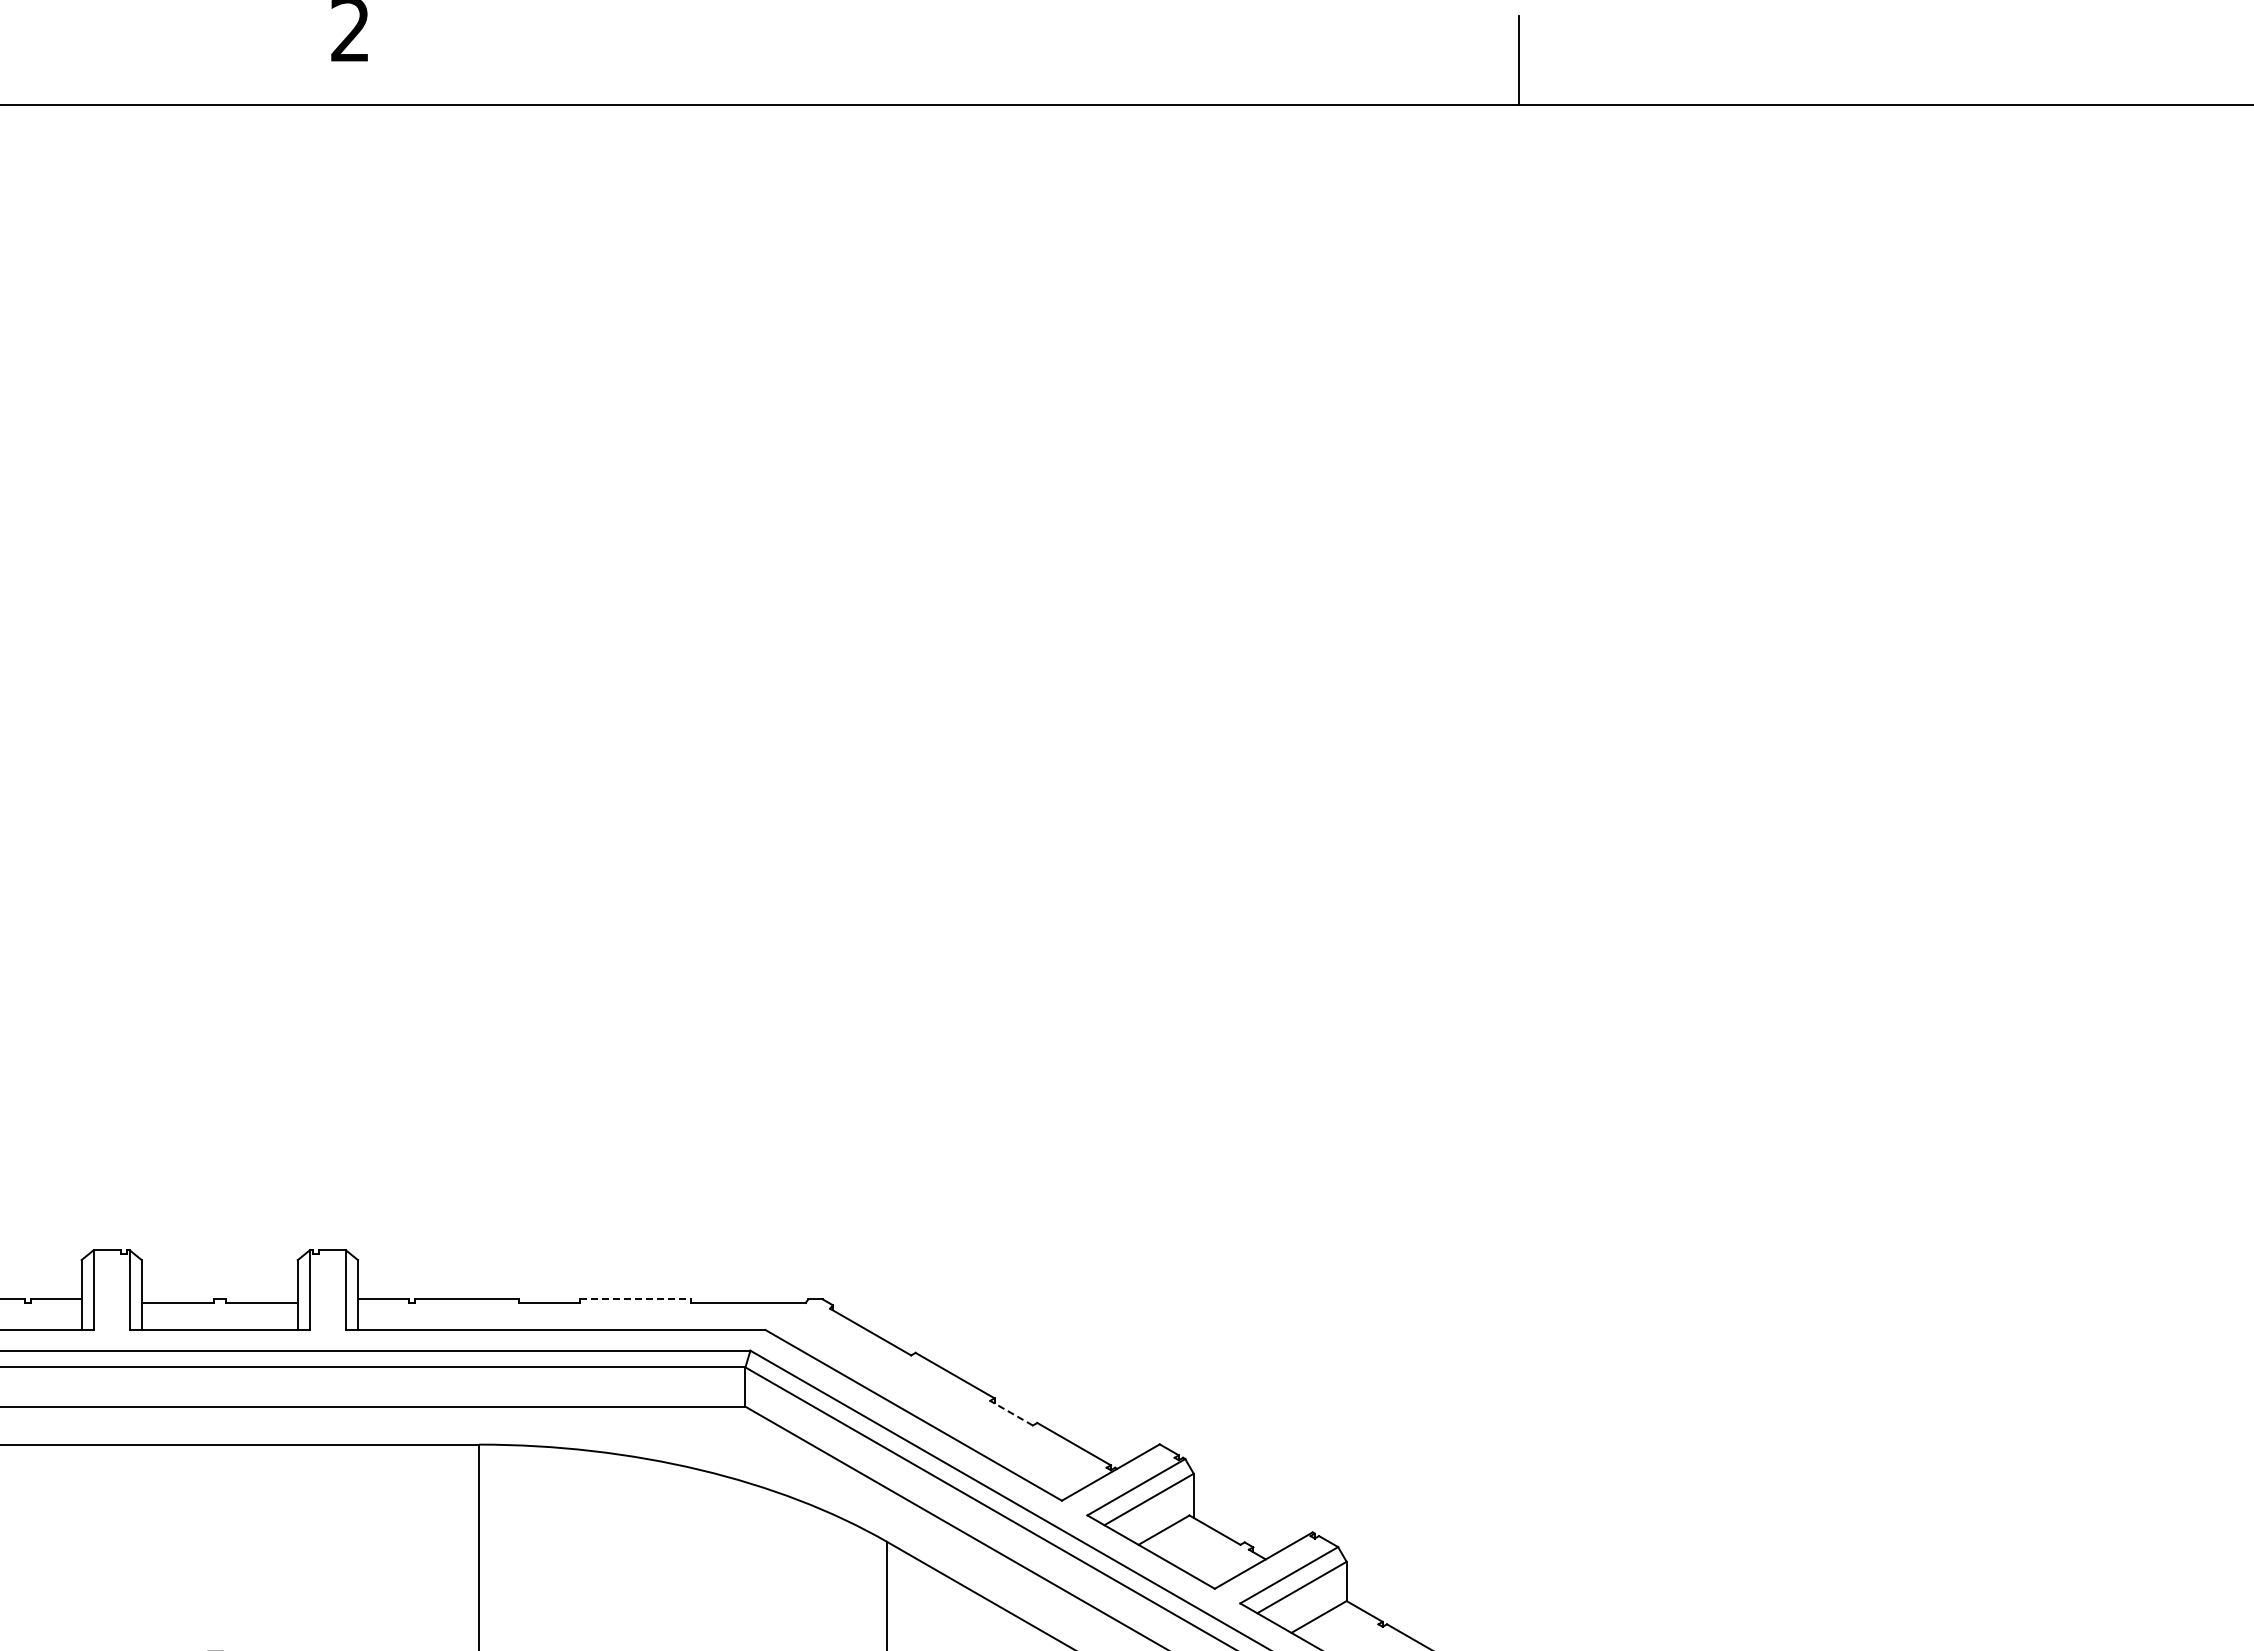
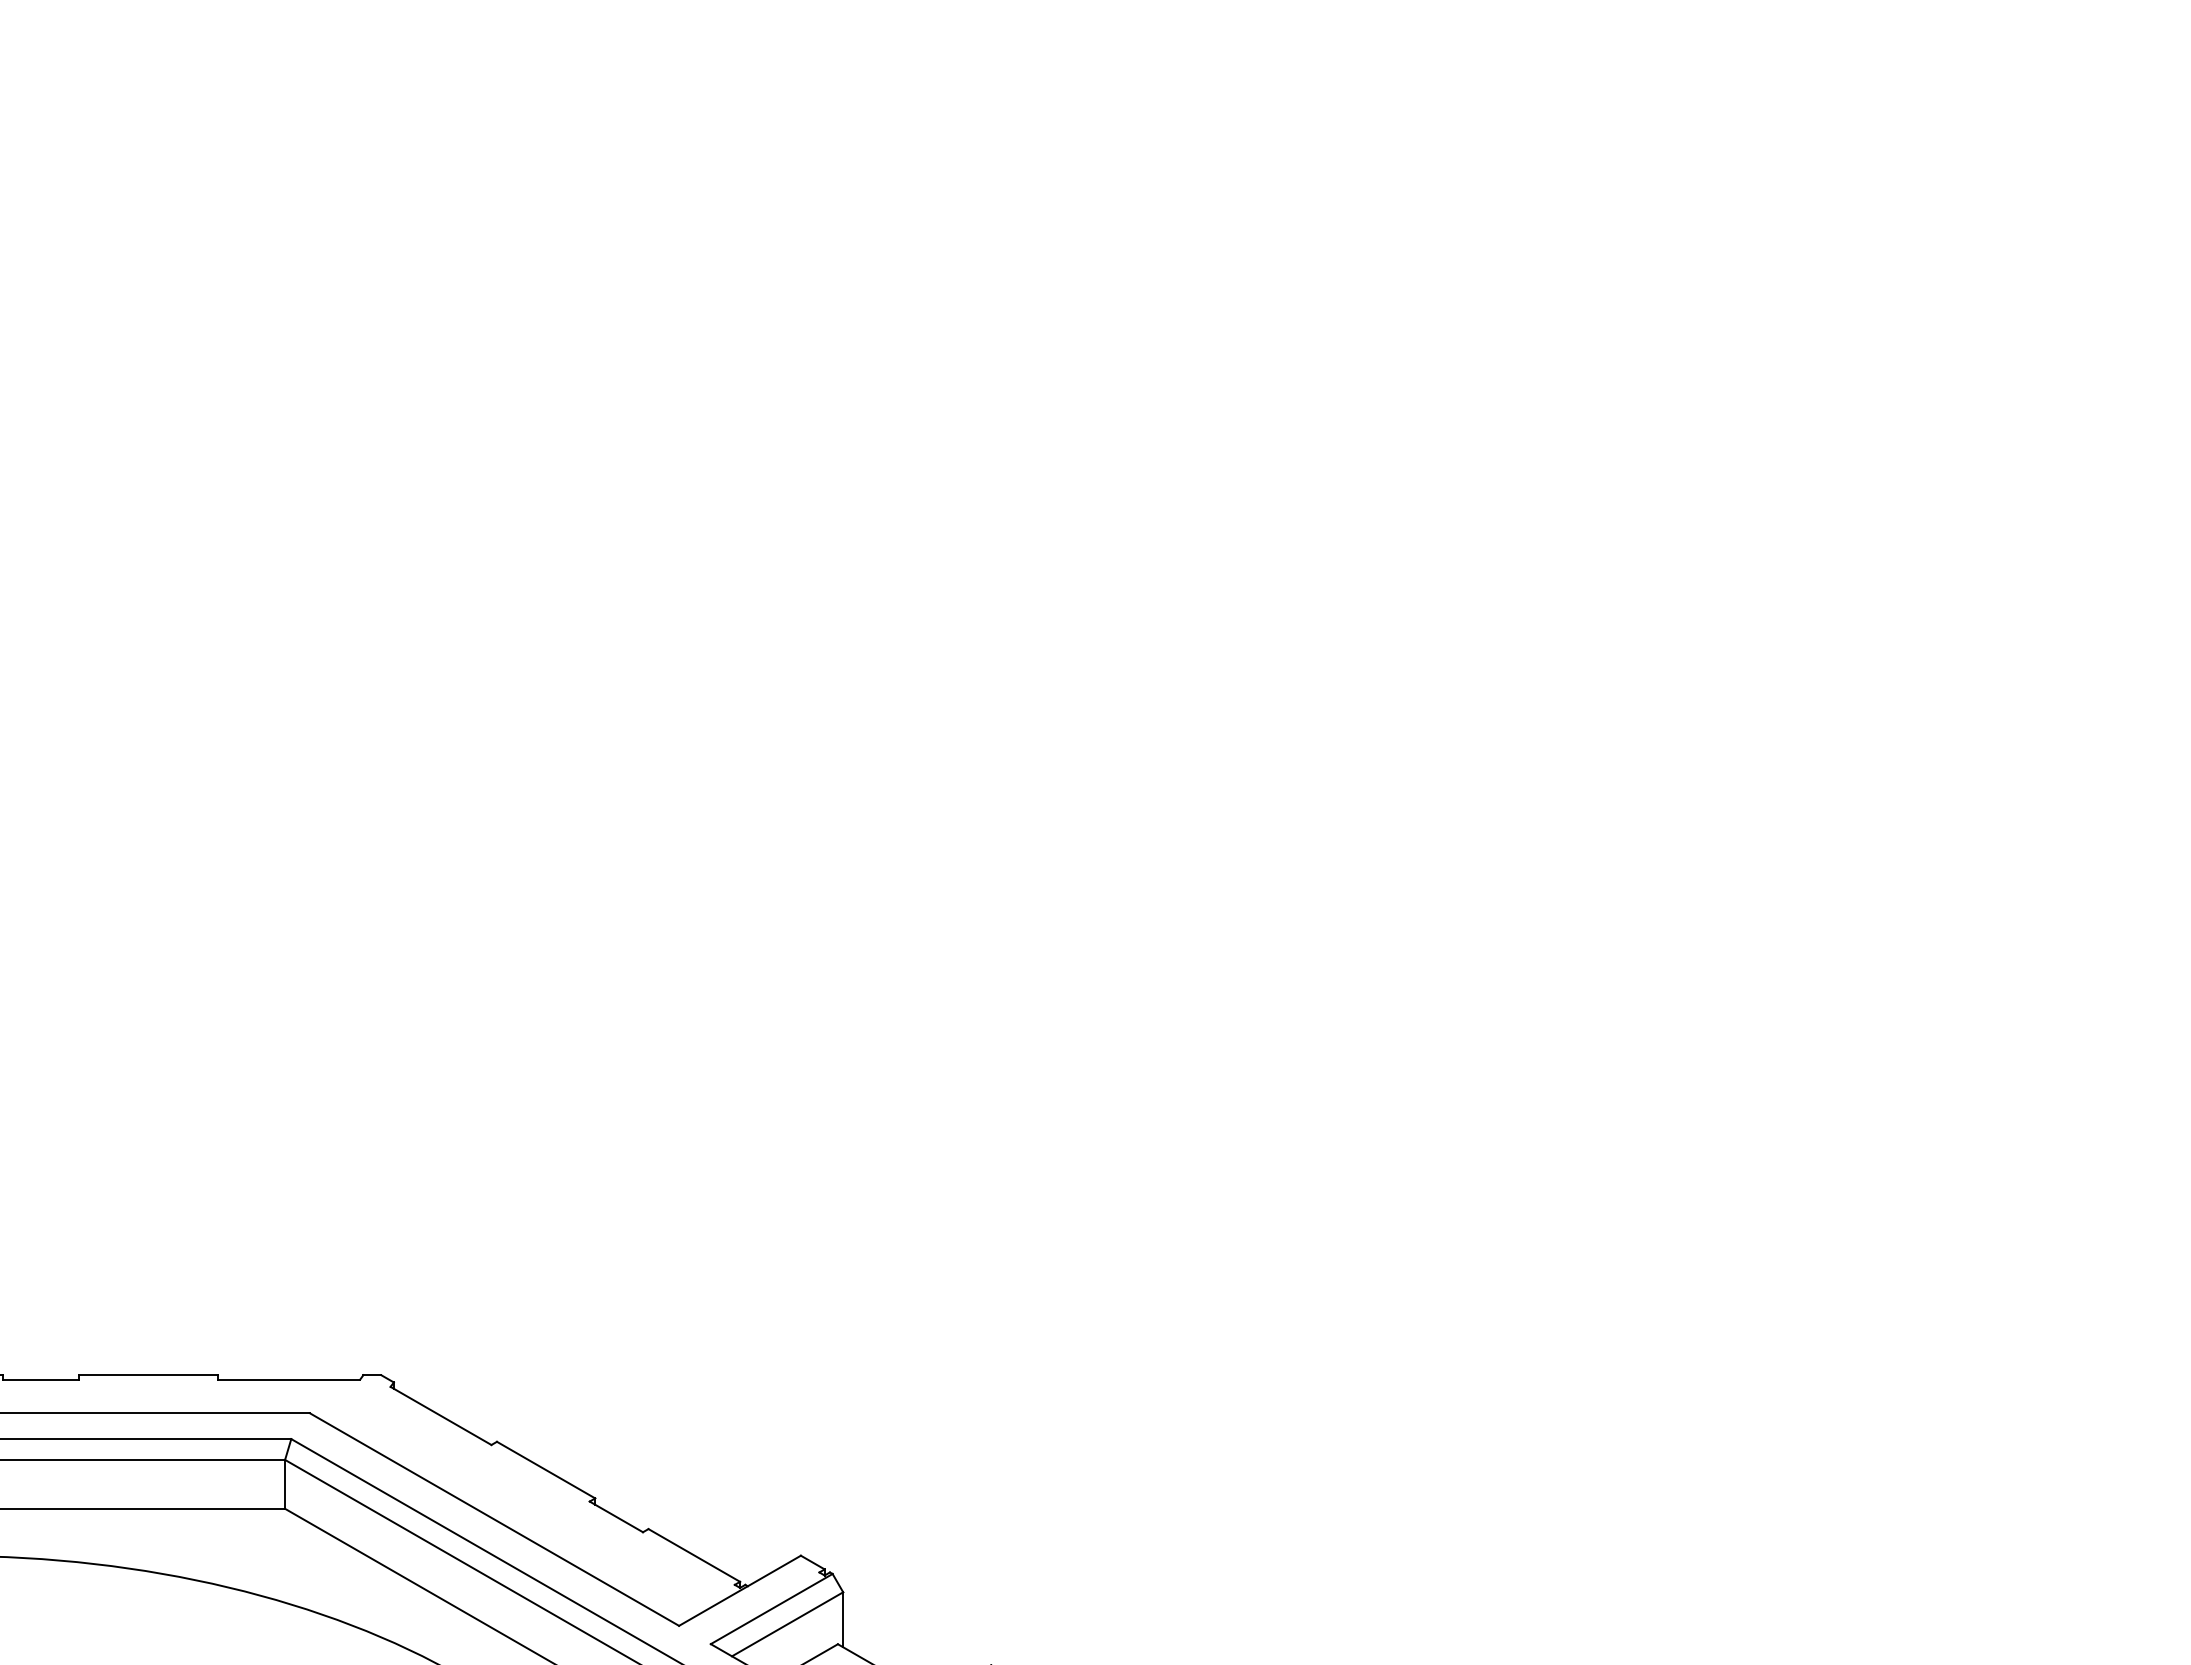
line: (635, 1299) -> (148, 1375), dashed -> solid
line: (1011, 1413) -> (616, 1517), dashed -> solid

